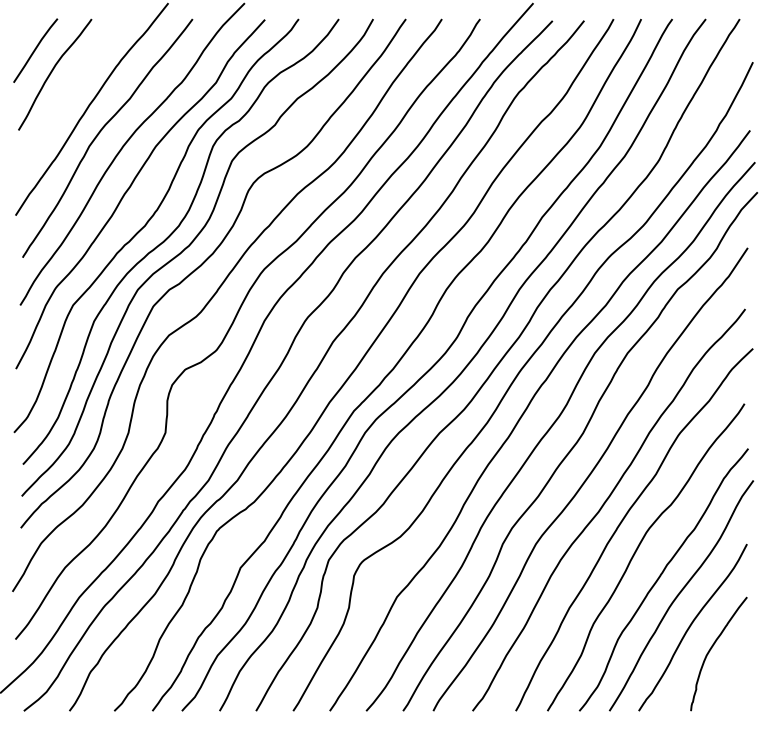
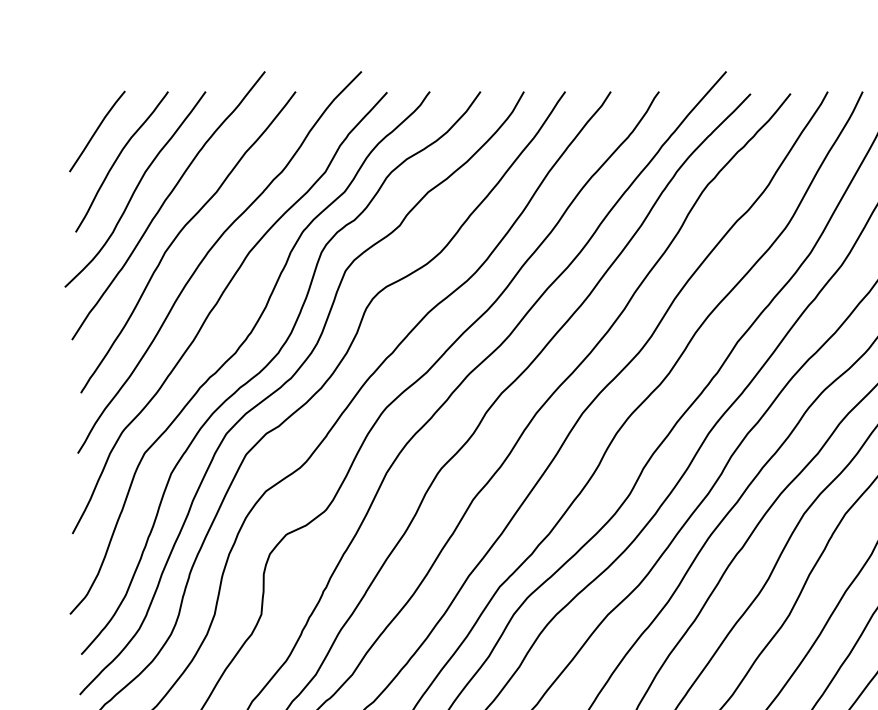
curve: (65, 96) -> (135, 189), added

